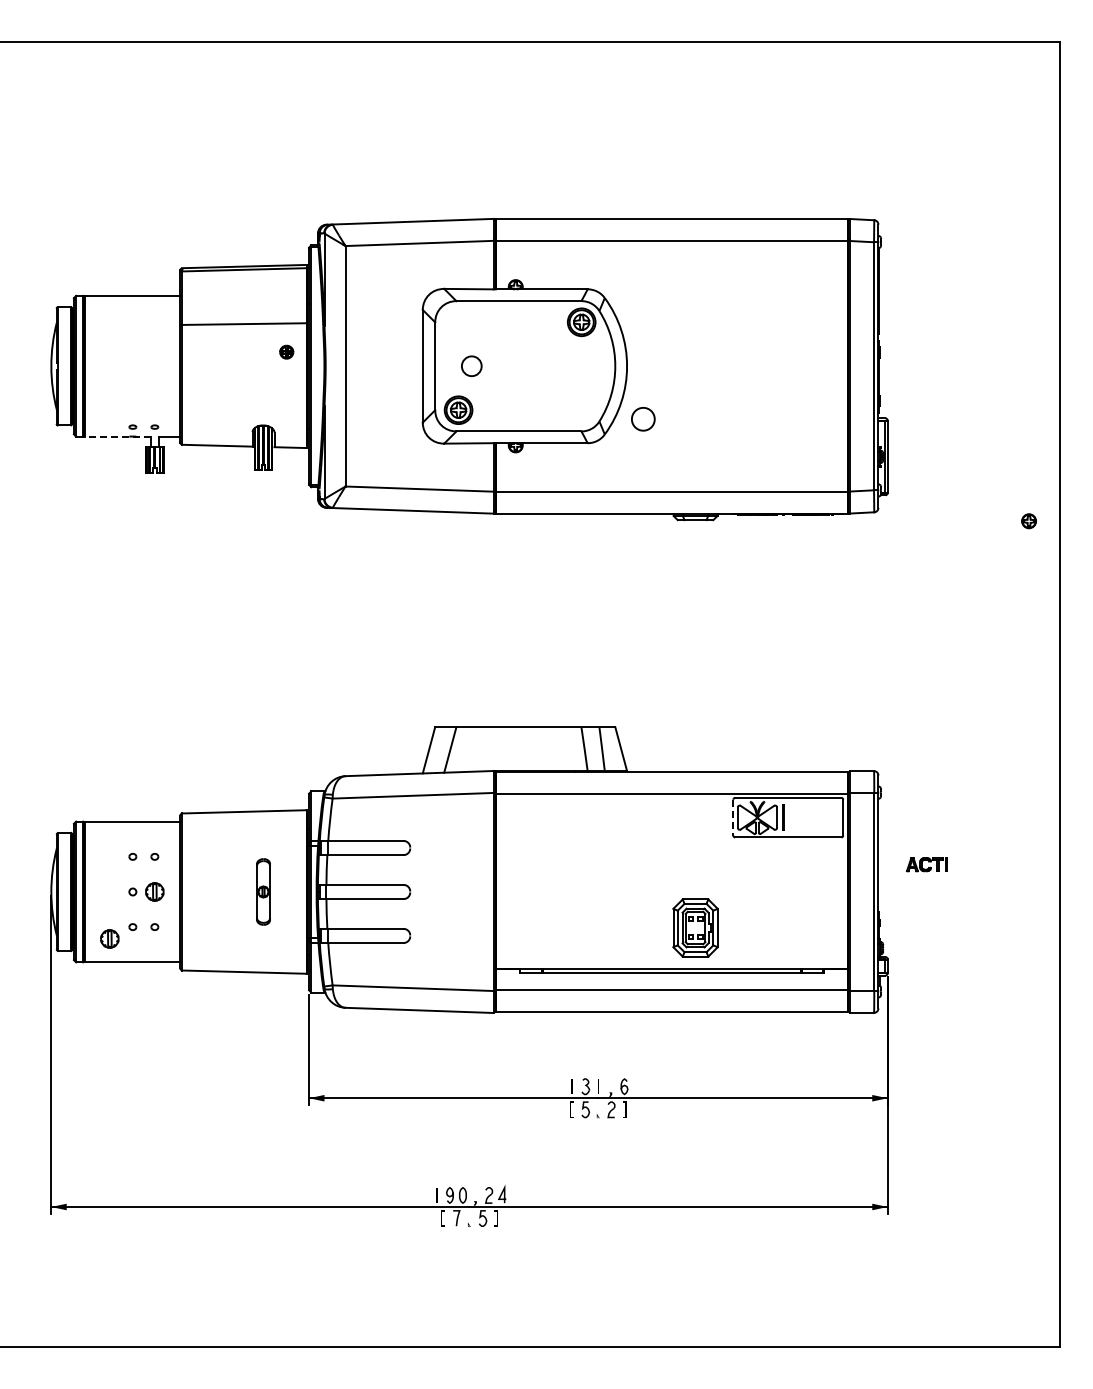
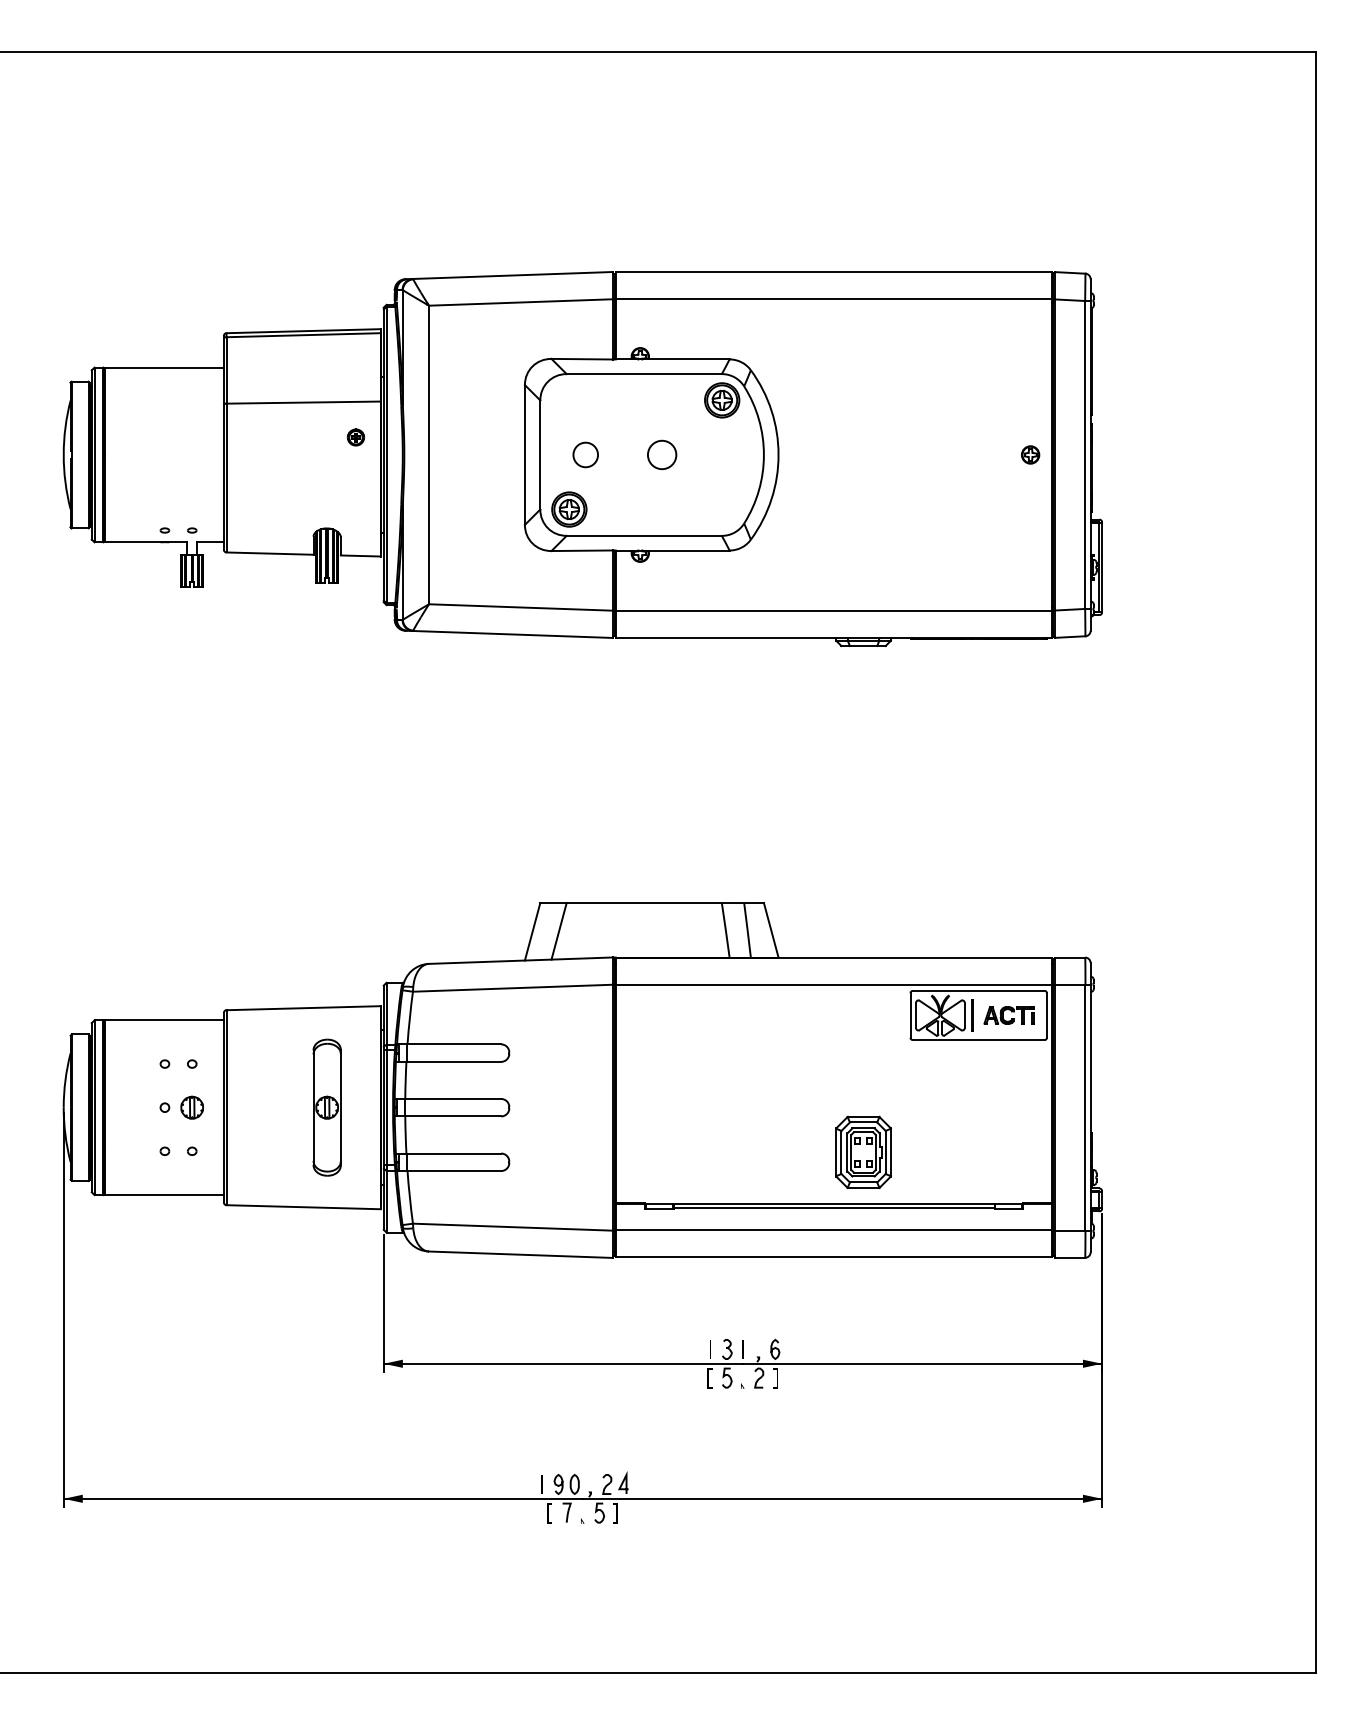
circle: (643, 419) -> (662, 455), moved
line: (117, 436) -> (145, 542), dashed -> solid
part: (1028, 521) -> (1029, 455), moved
line: (733, 817) -> (910, 1015), dashed -> solid
part: (926, 864) -> (1008, 1015), moved
part: (263, 891) -> (327, 1107), size x1.67
part: (109, 938) -> (135, 1165), removed

